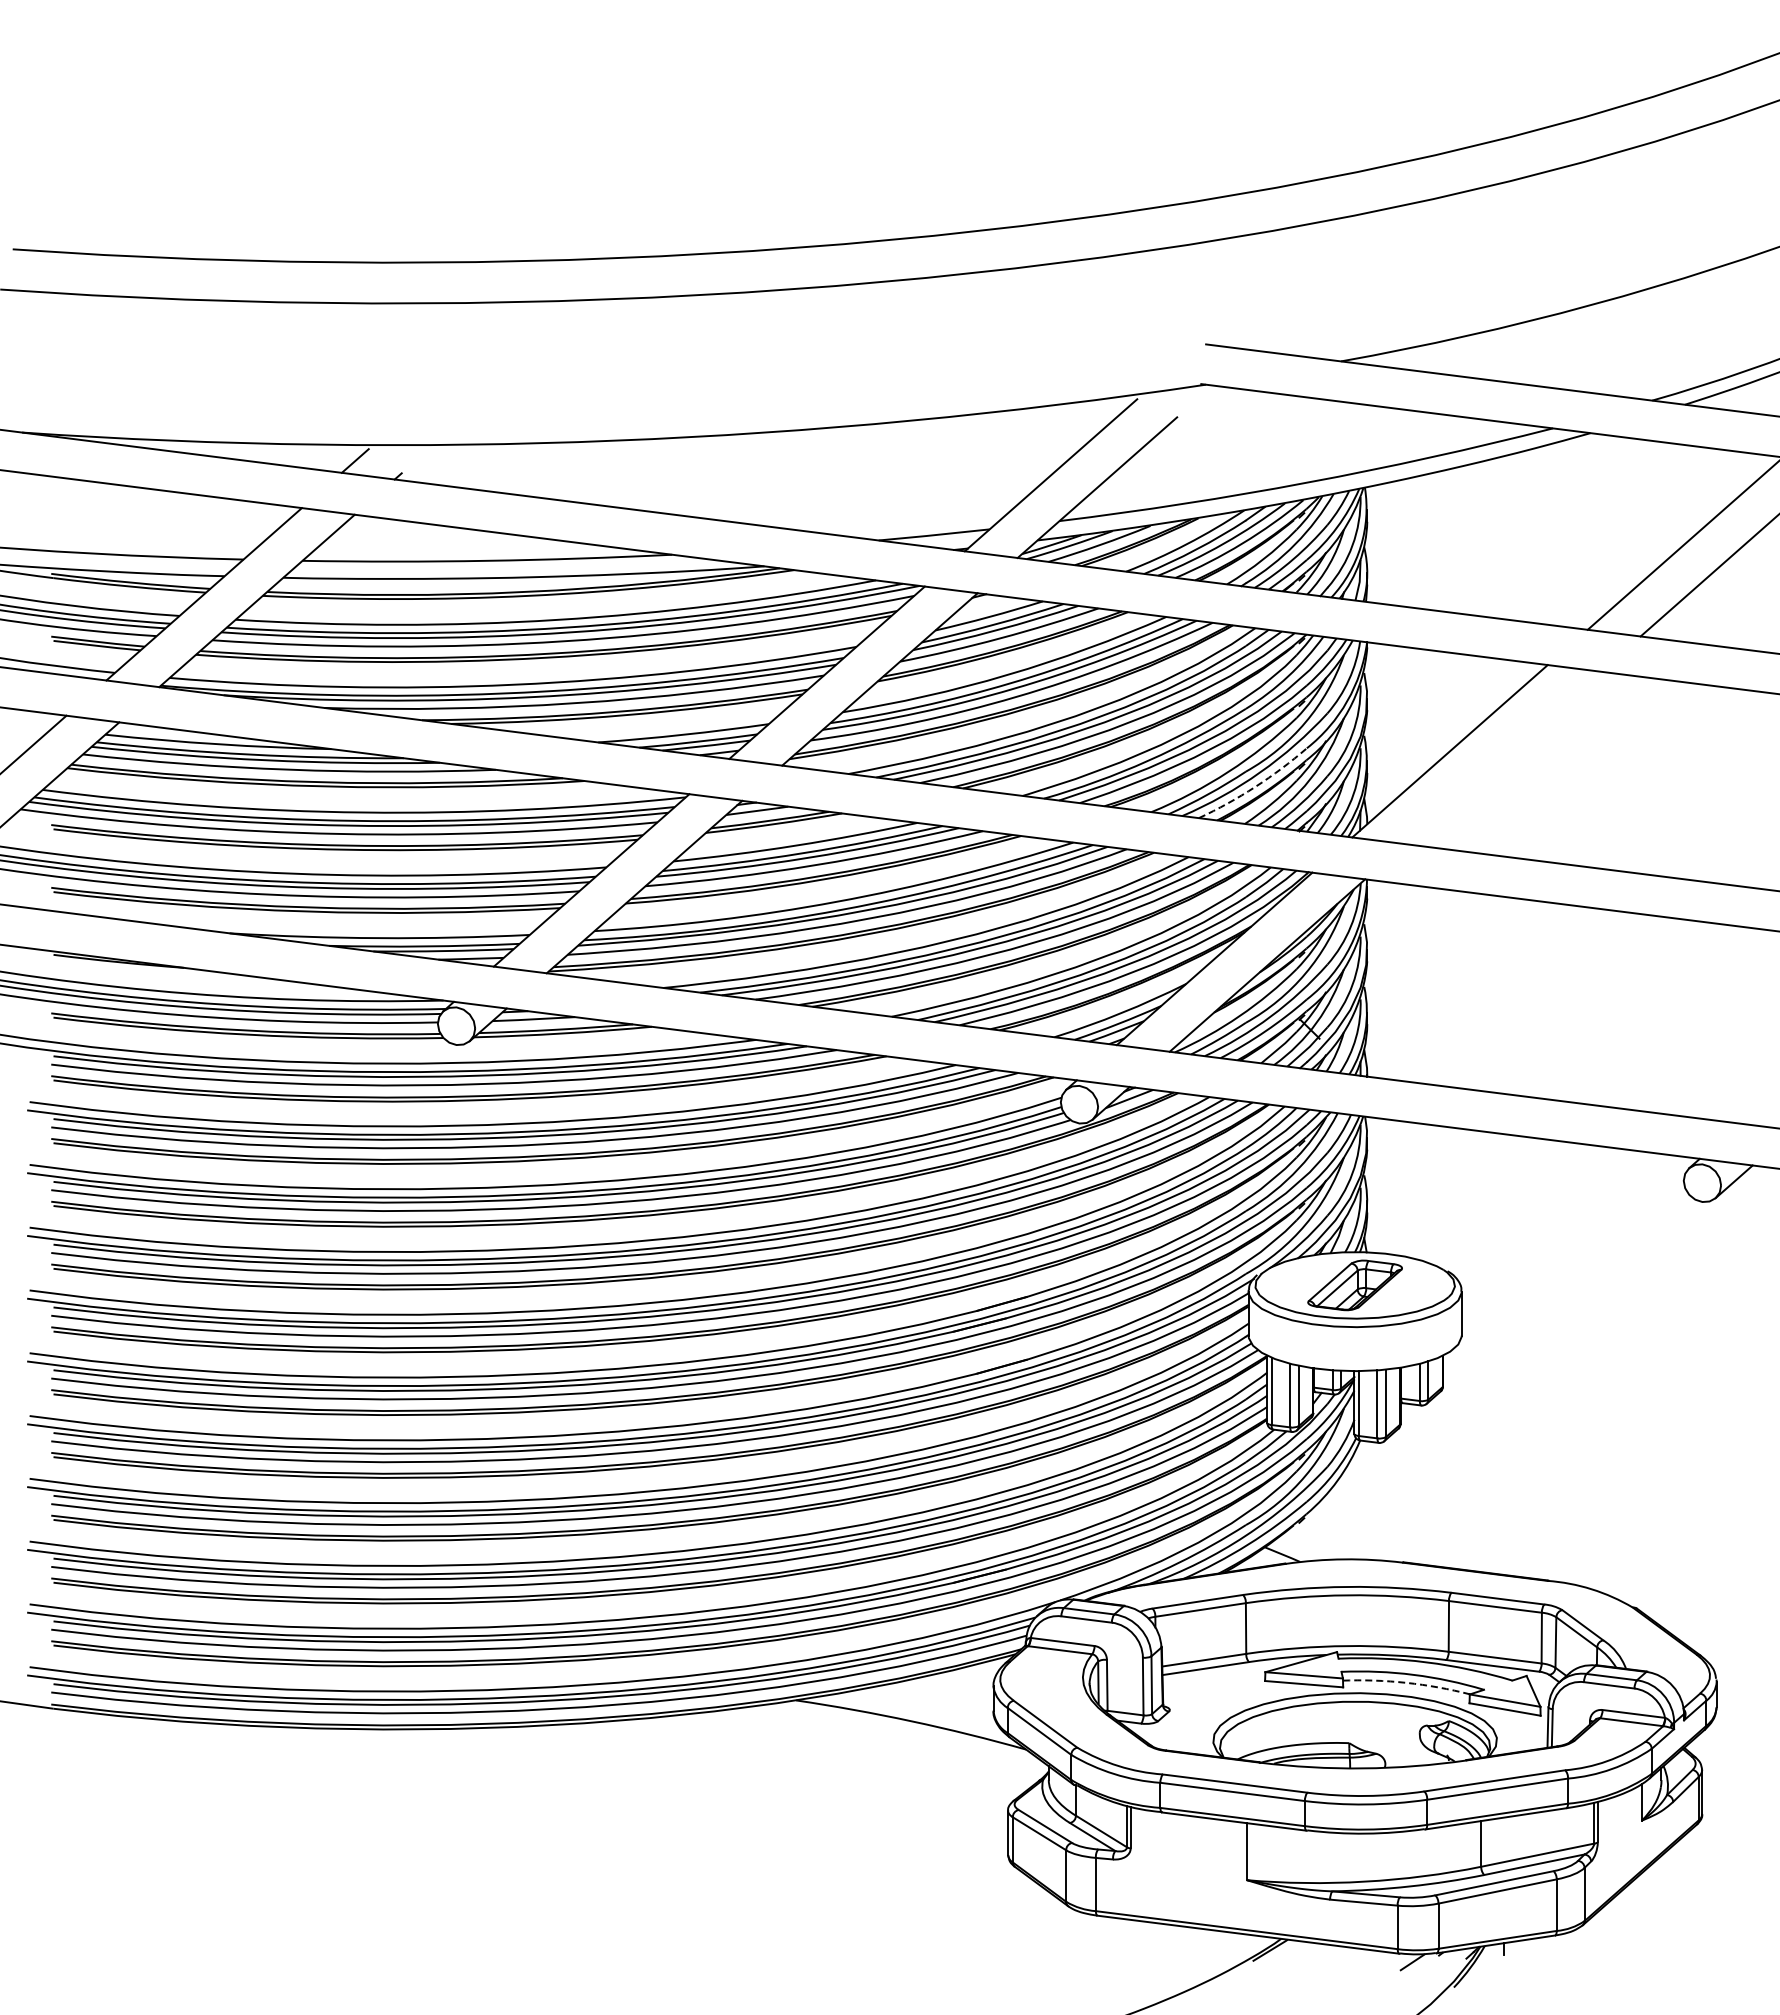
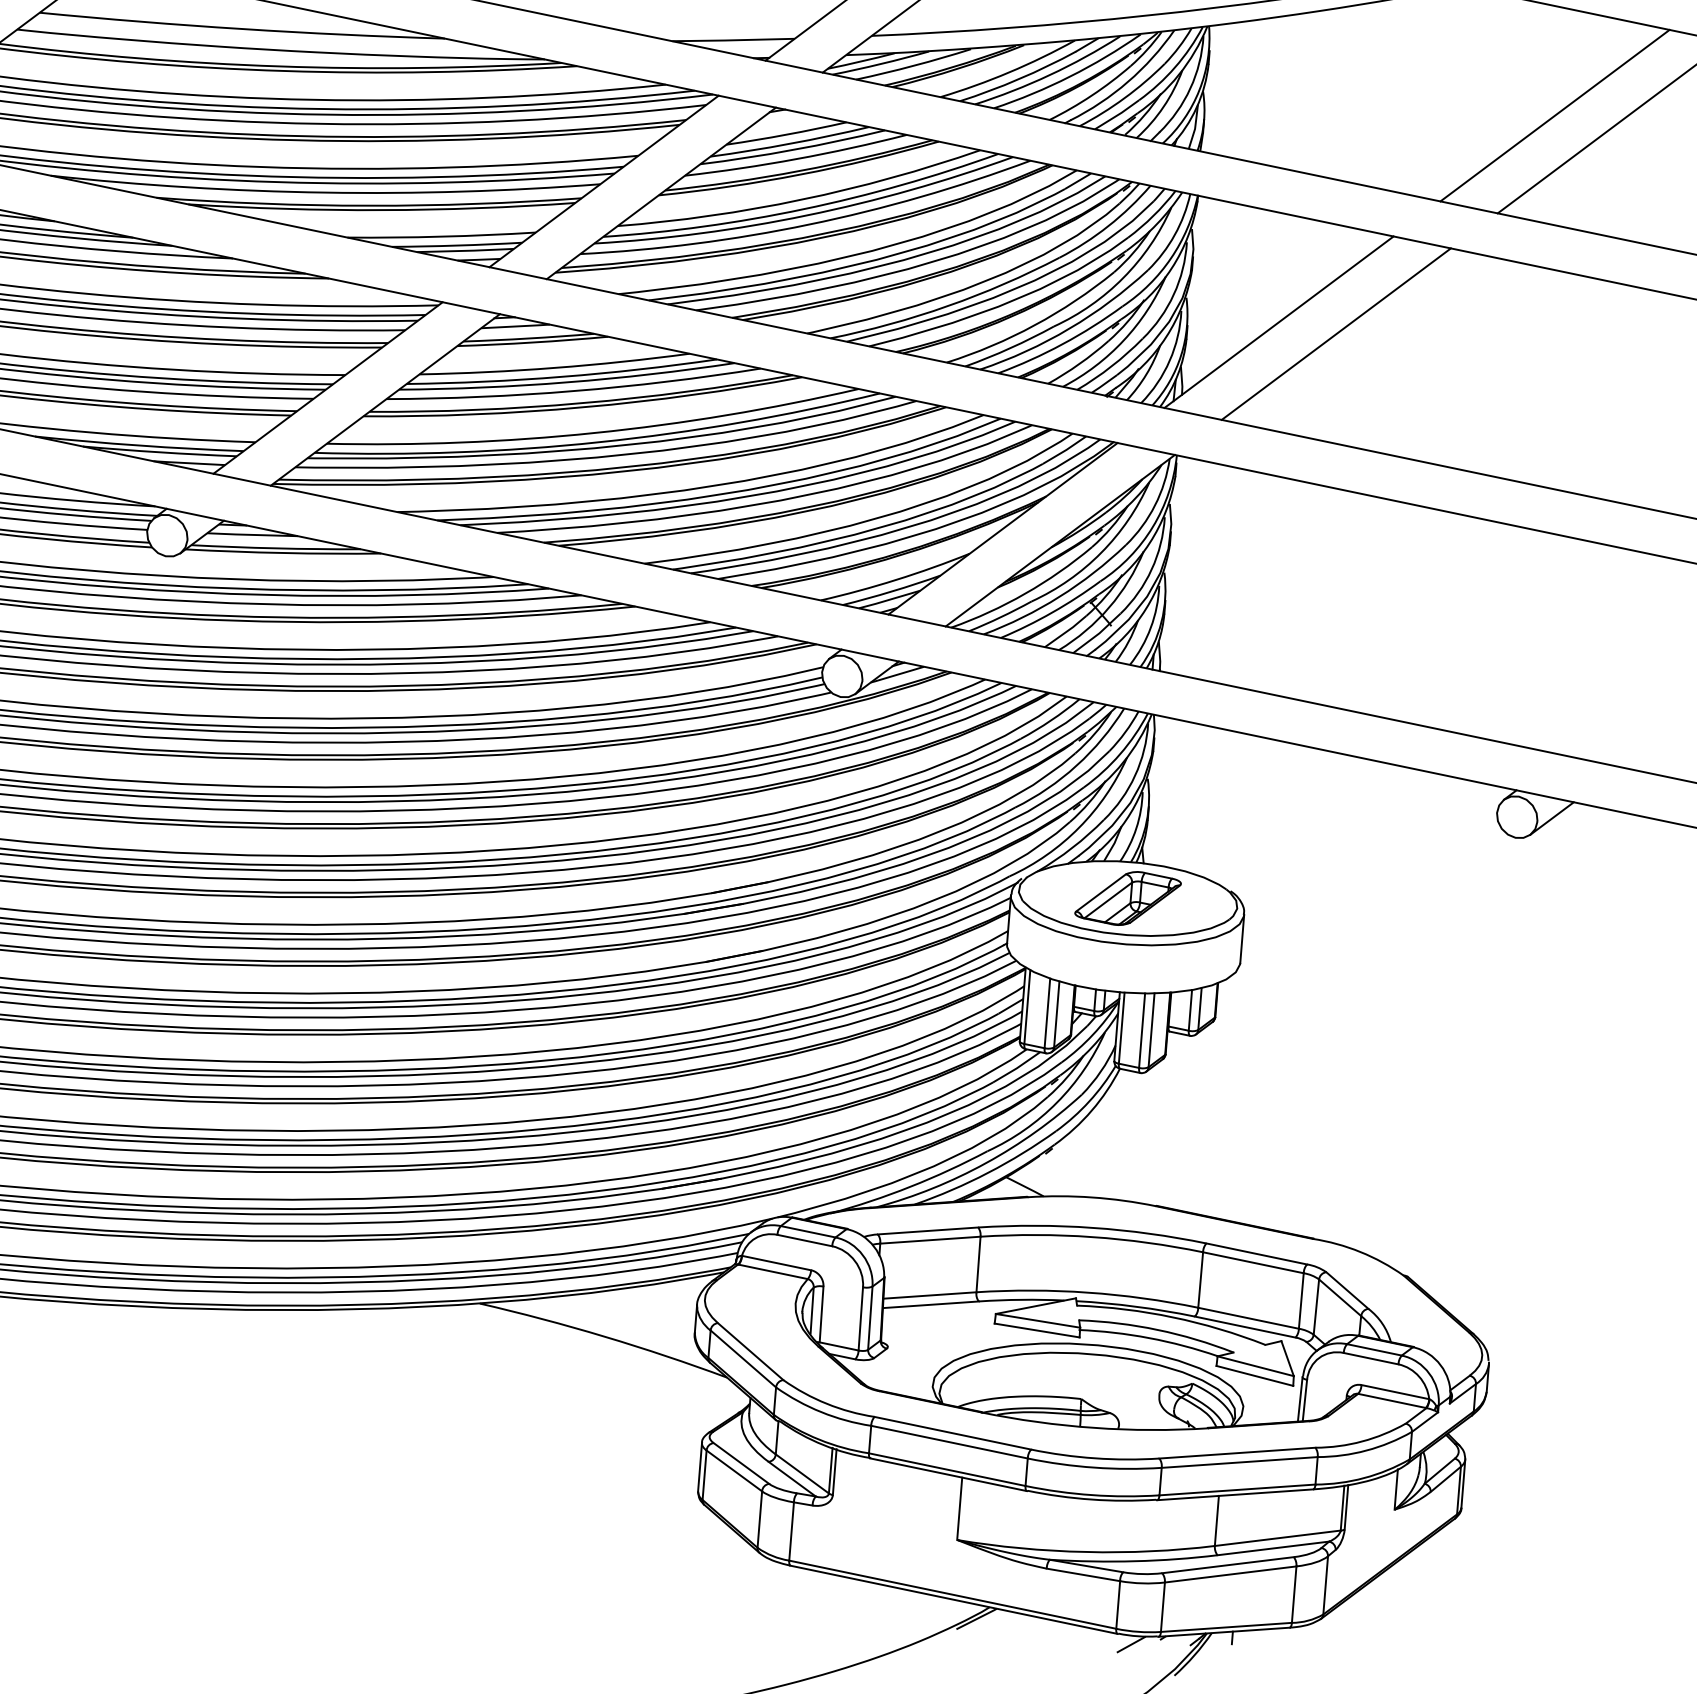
line: (1502, 757) -> (1335, 333), added
arc: (1255, 786) -> (1062, 343), dashed -> solid
arc: (1406, 1682) -> (1149, 1337), dashed -> solid

